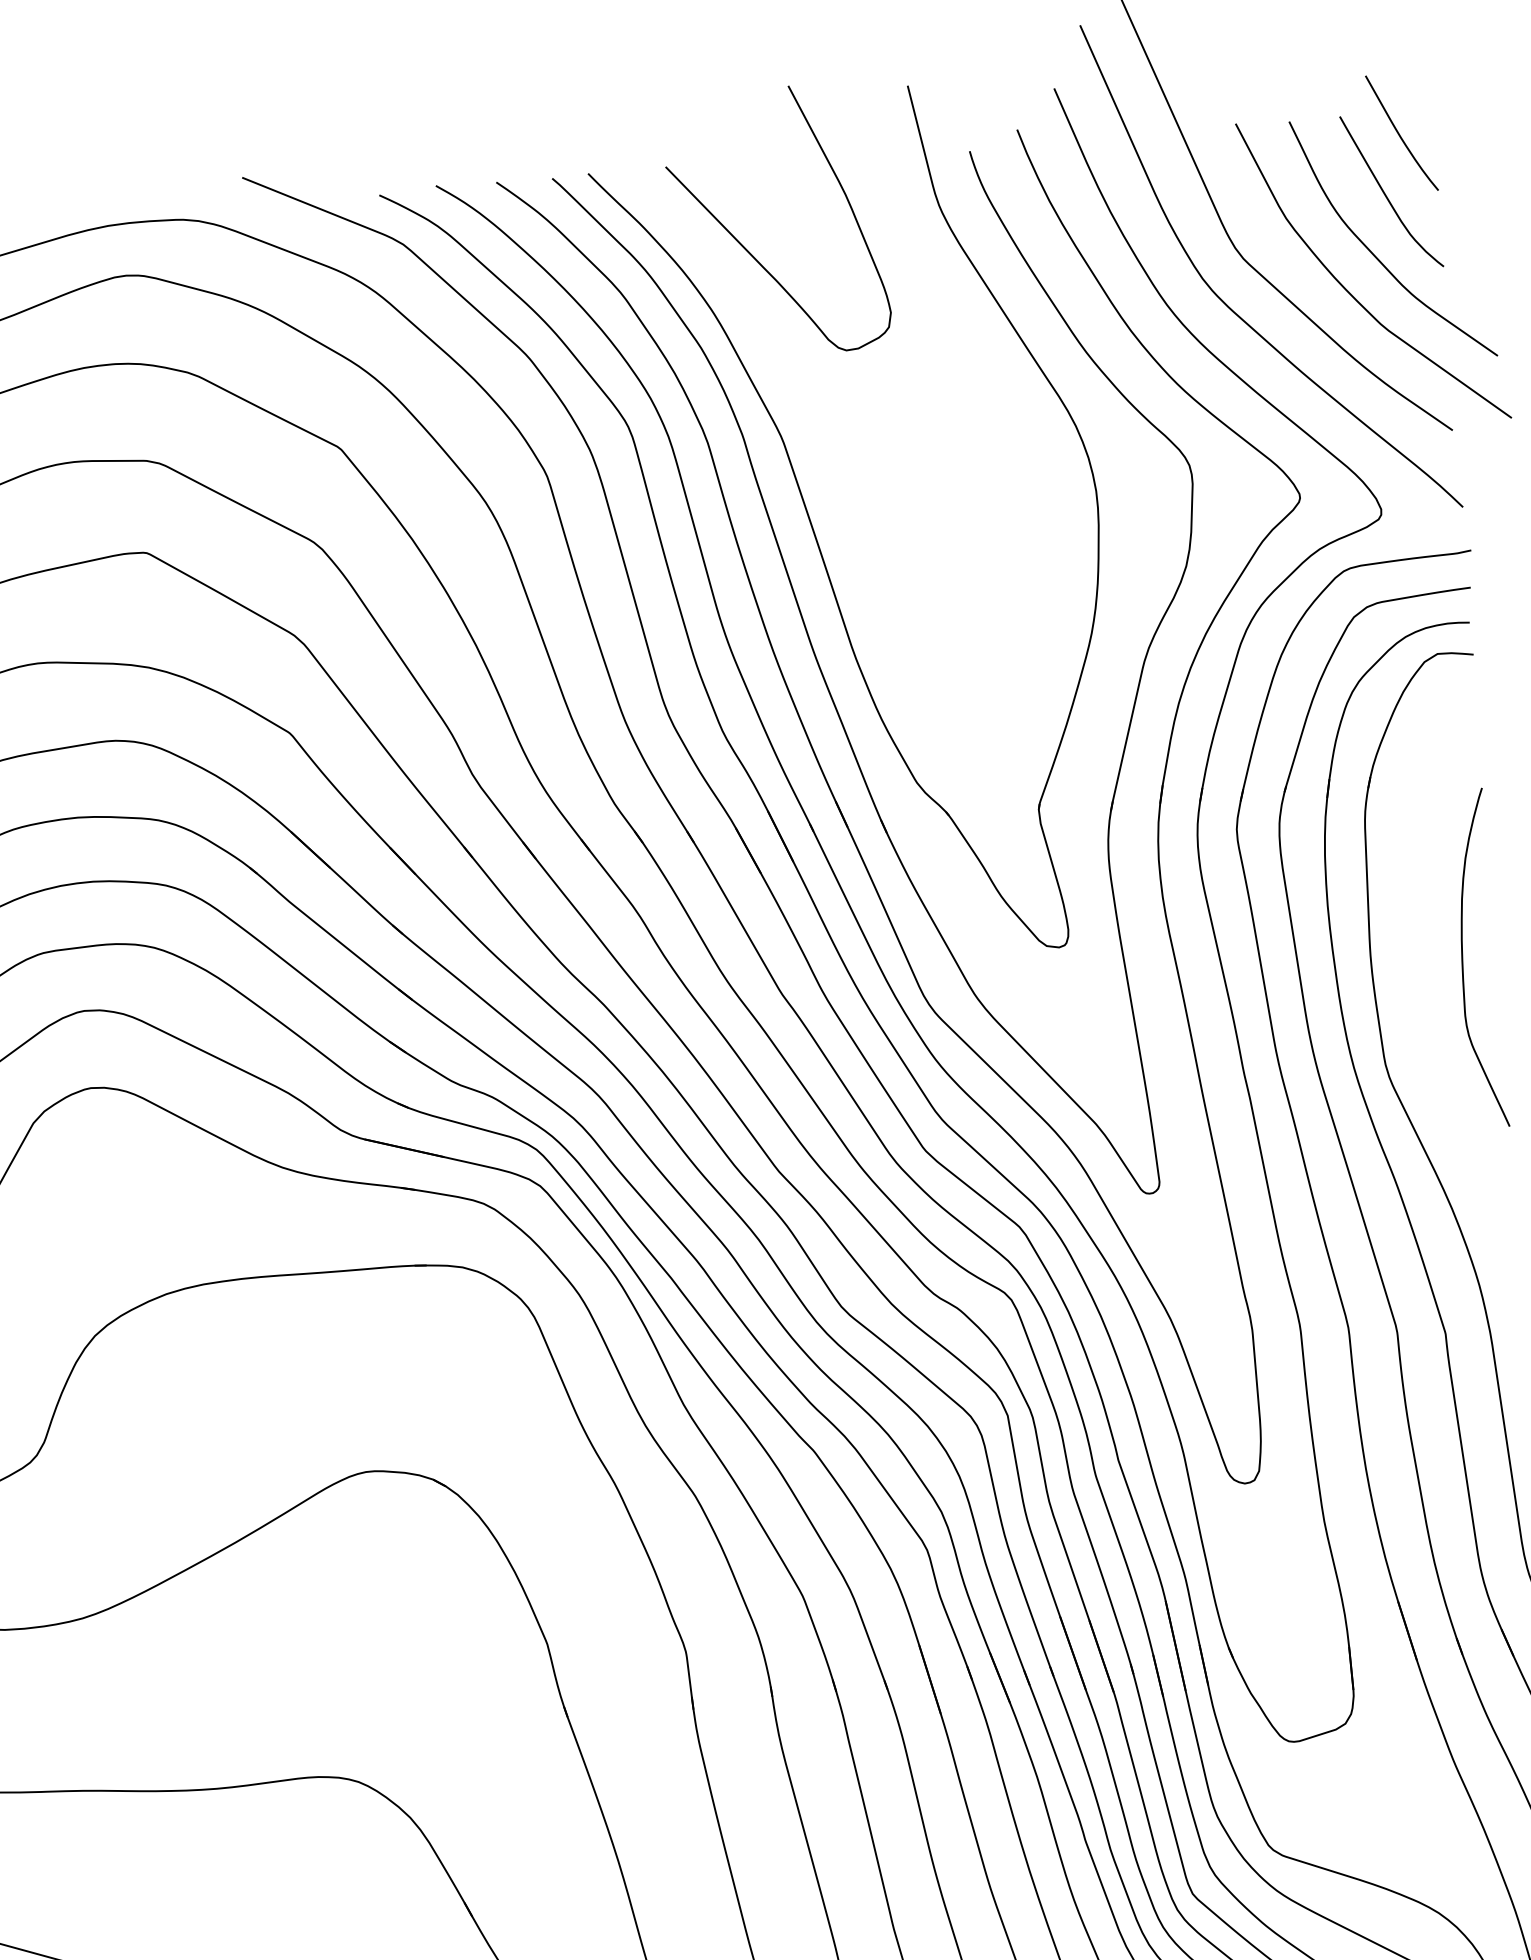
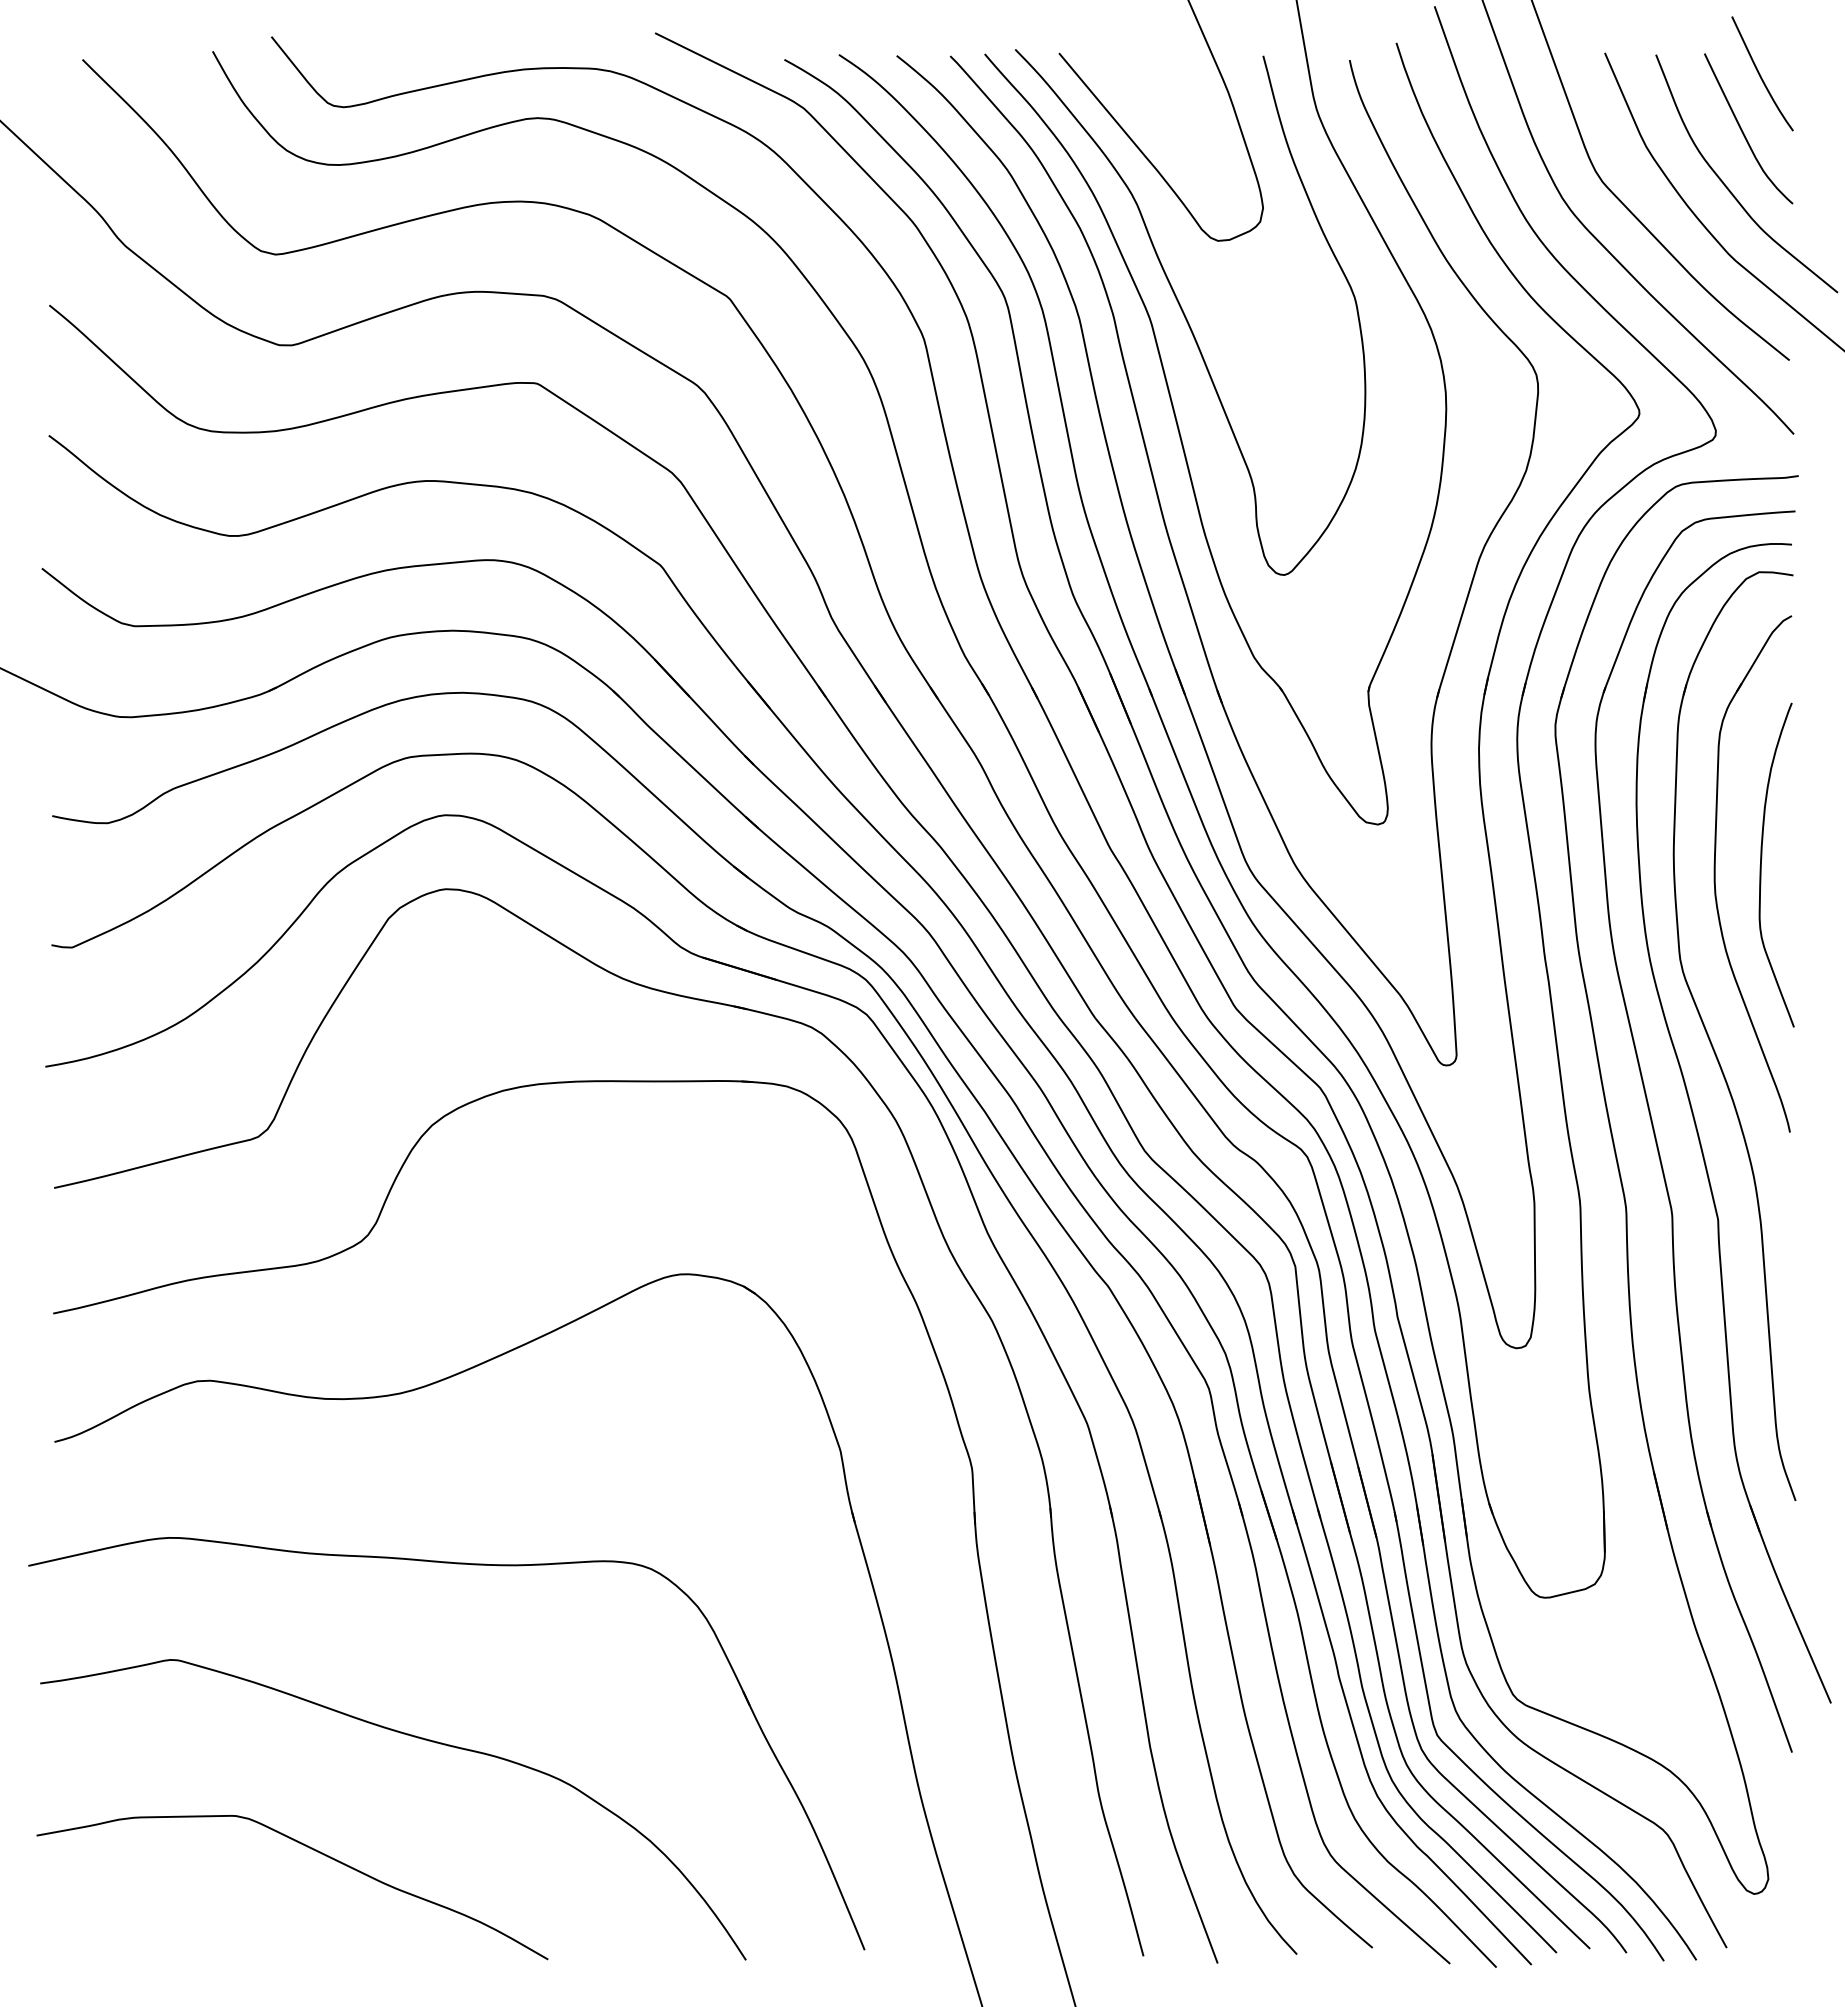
curve: (818, 429) -> (1185, 314), added
part: (1415, 972) -> (1715, 873), added

